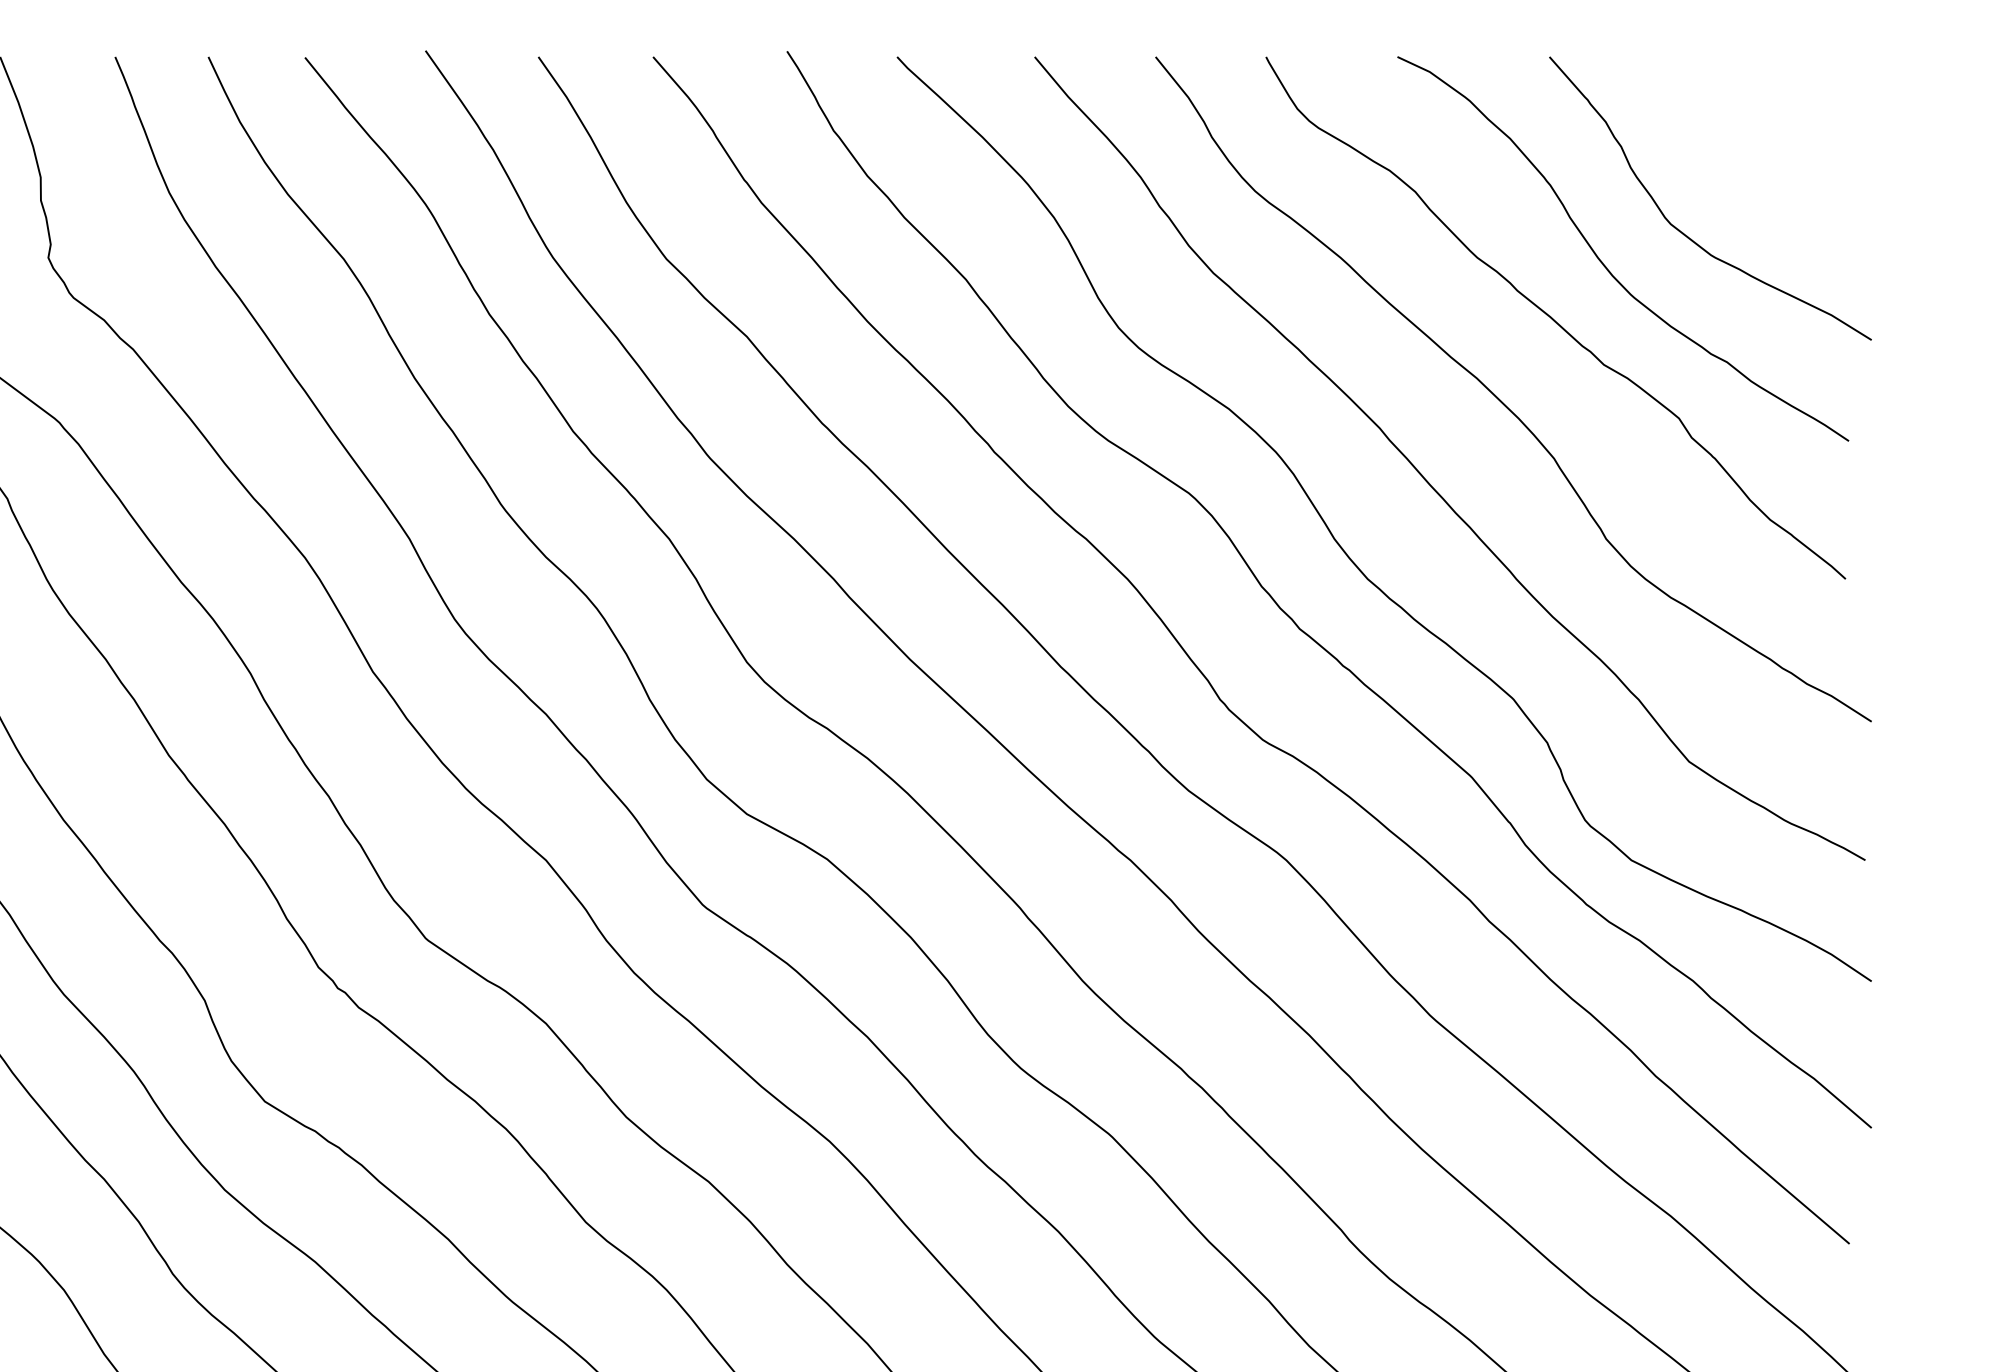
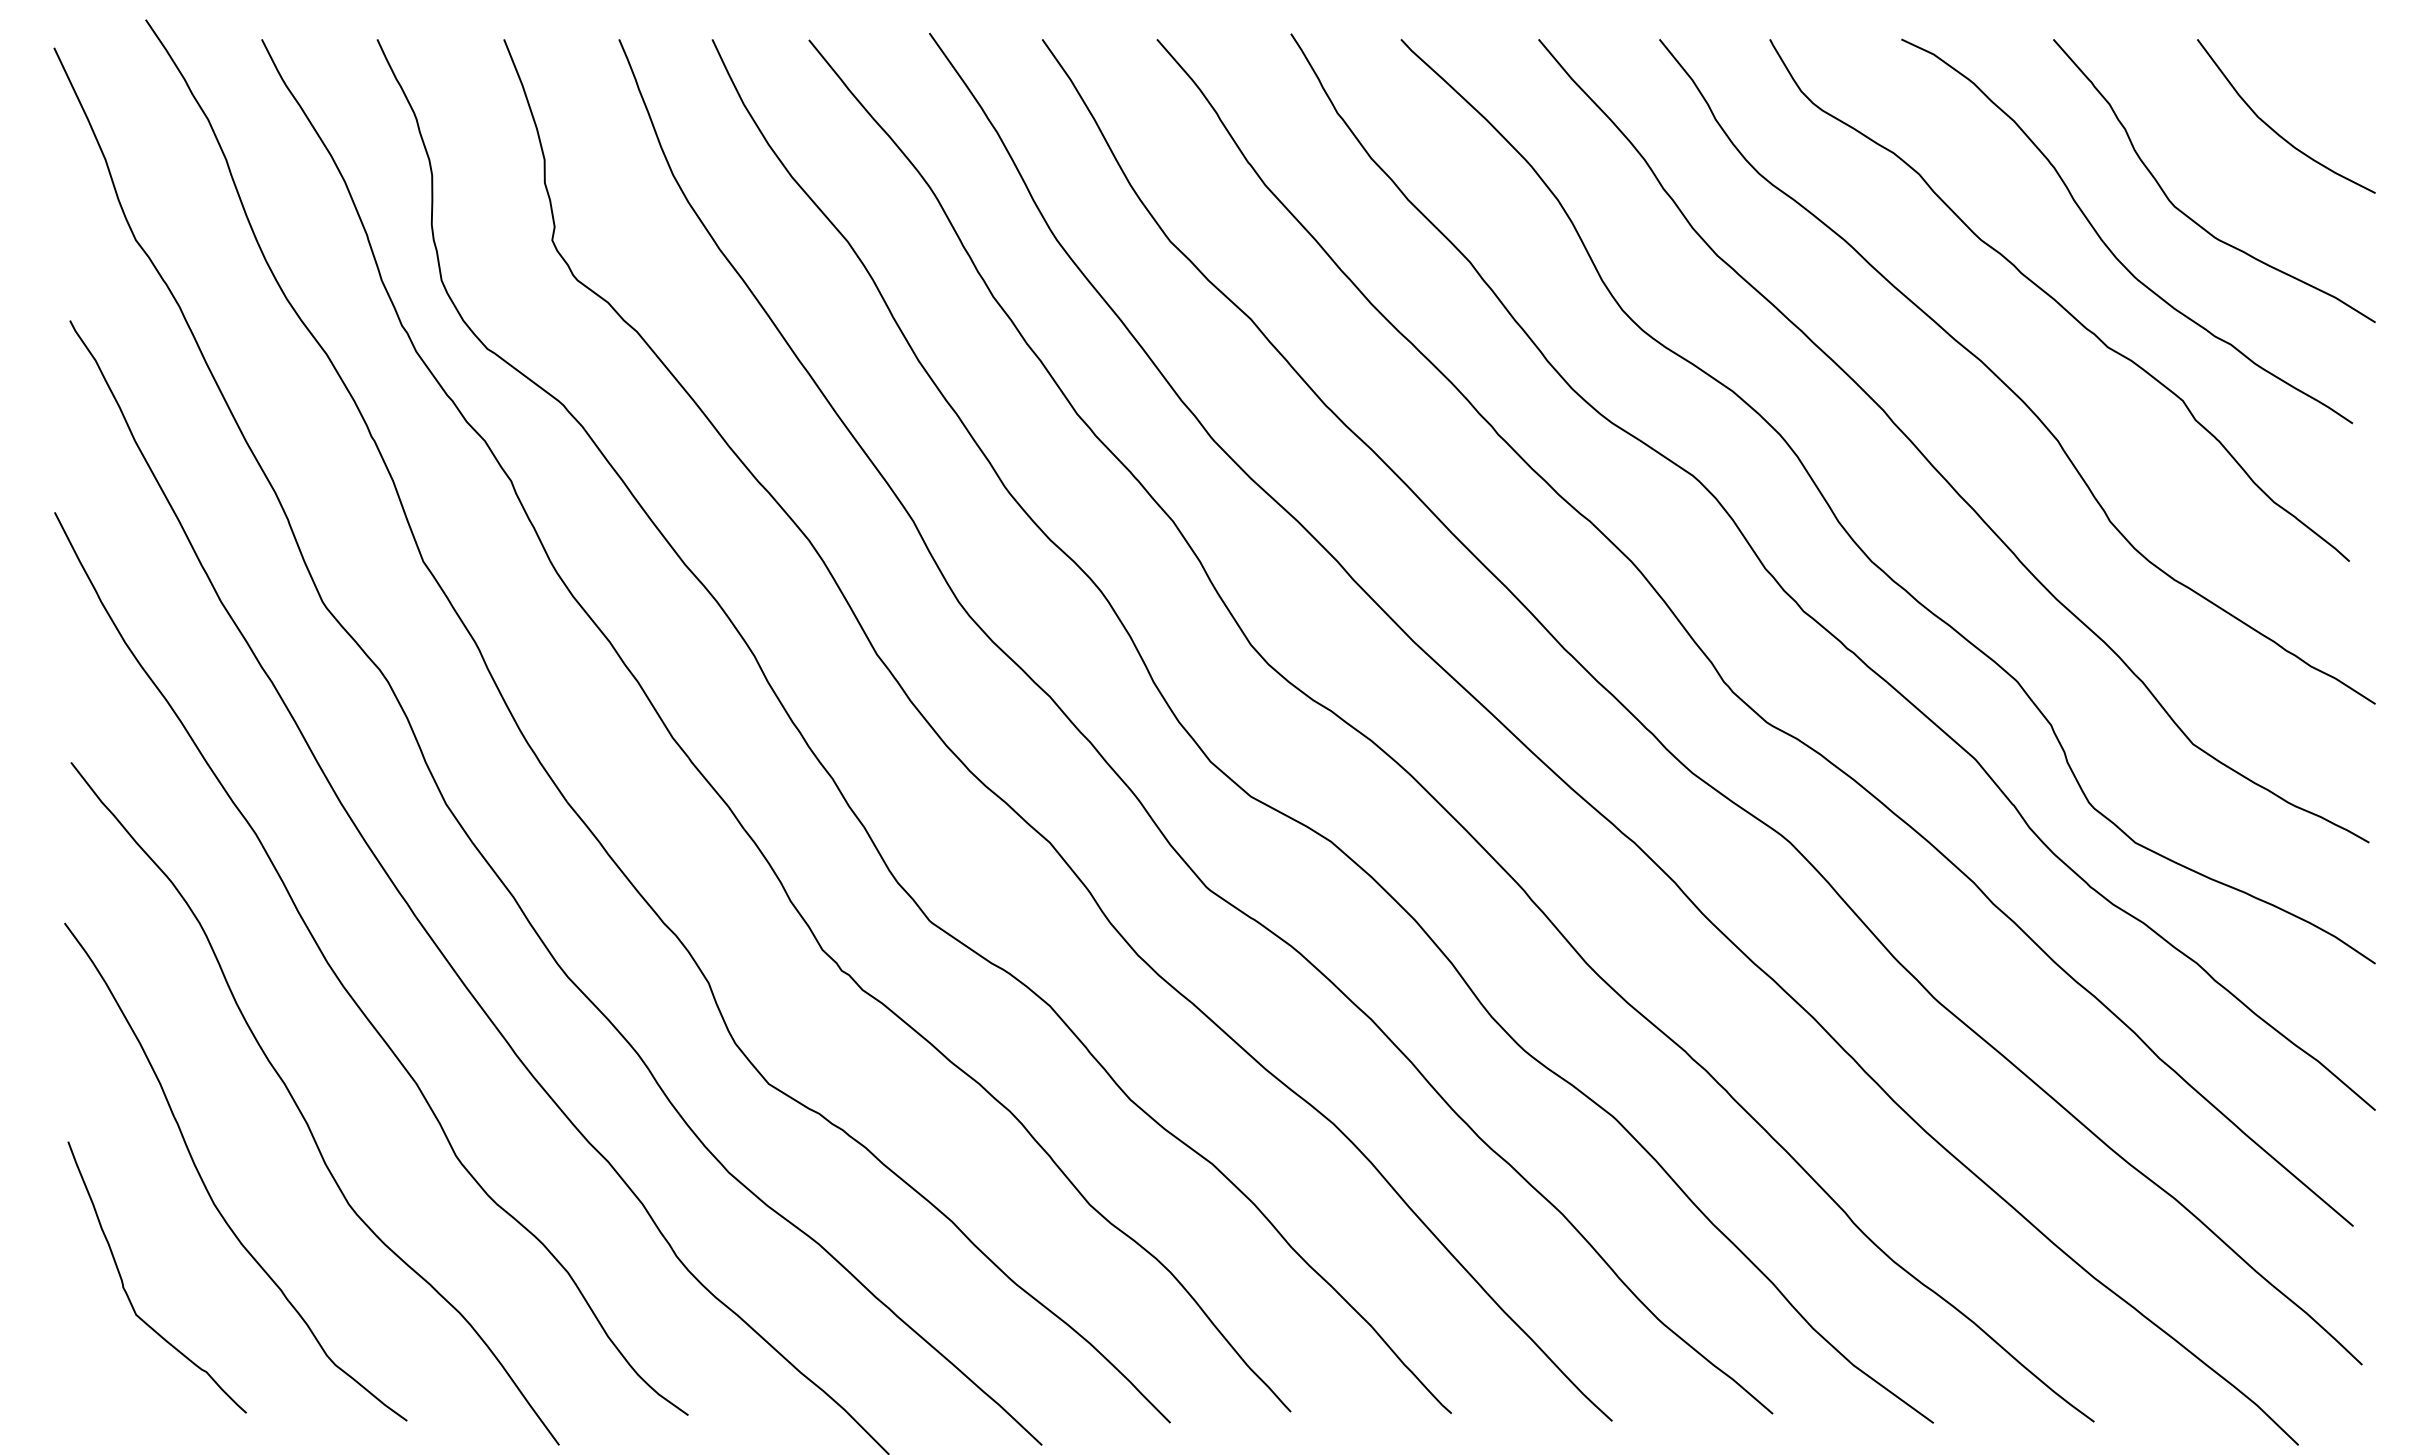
curve: (1771, 148) -> (2275, 130), added

